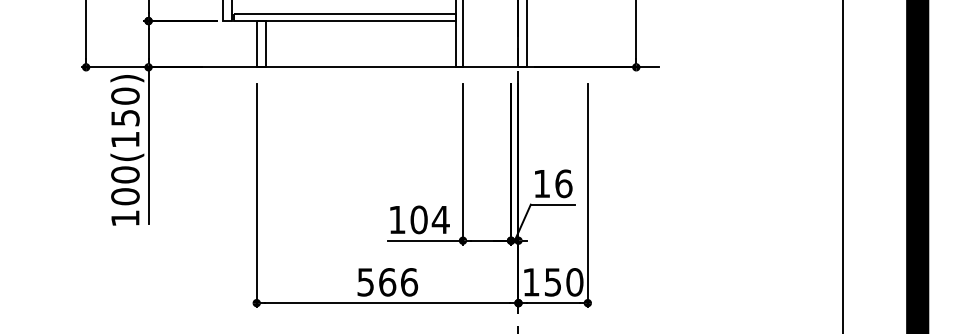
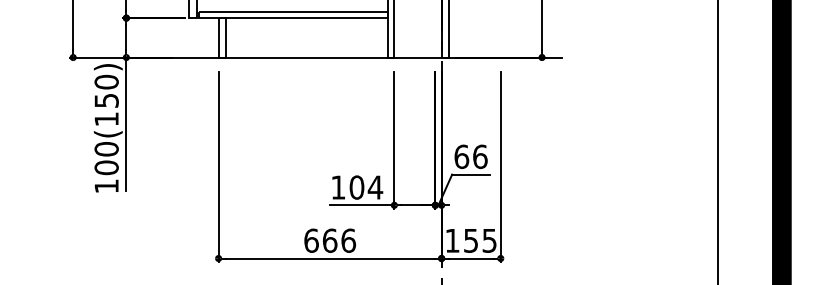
text: (541, 183) -> (461, 156), 16 -> 66
text: (365, 282) -> (311, 240), 566 -> 666
text: (574, 282) -> (489, 240), 150 -> 155

